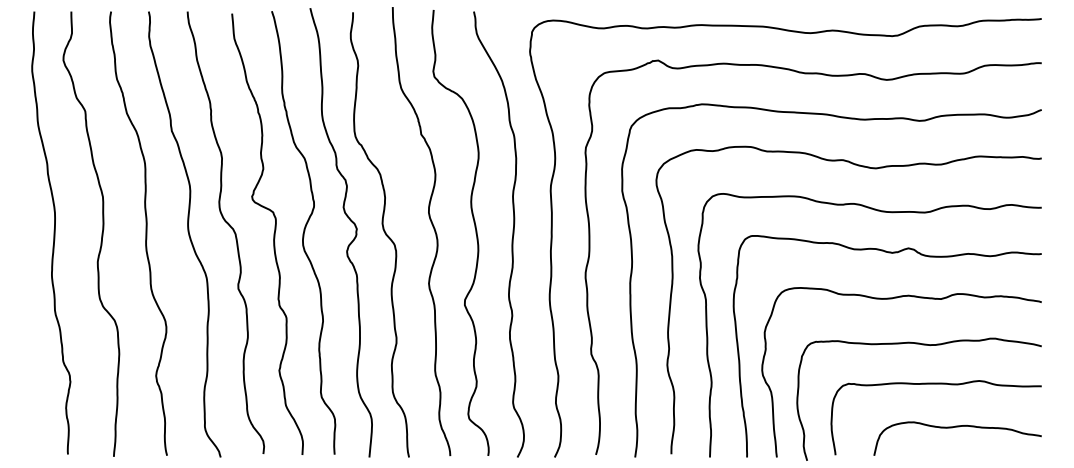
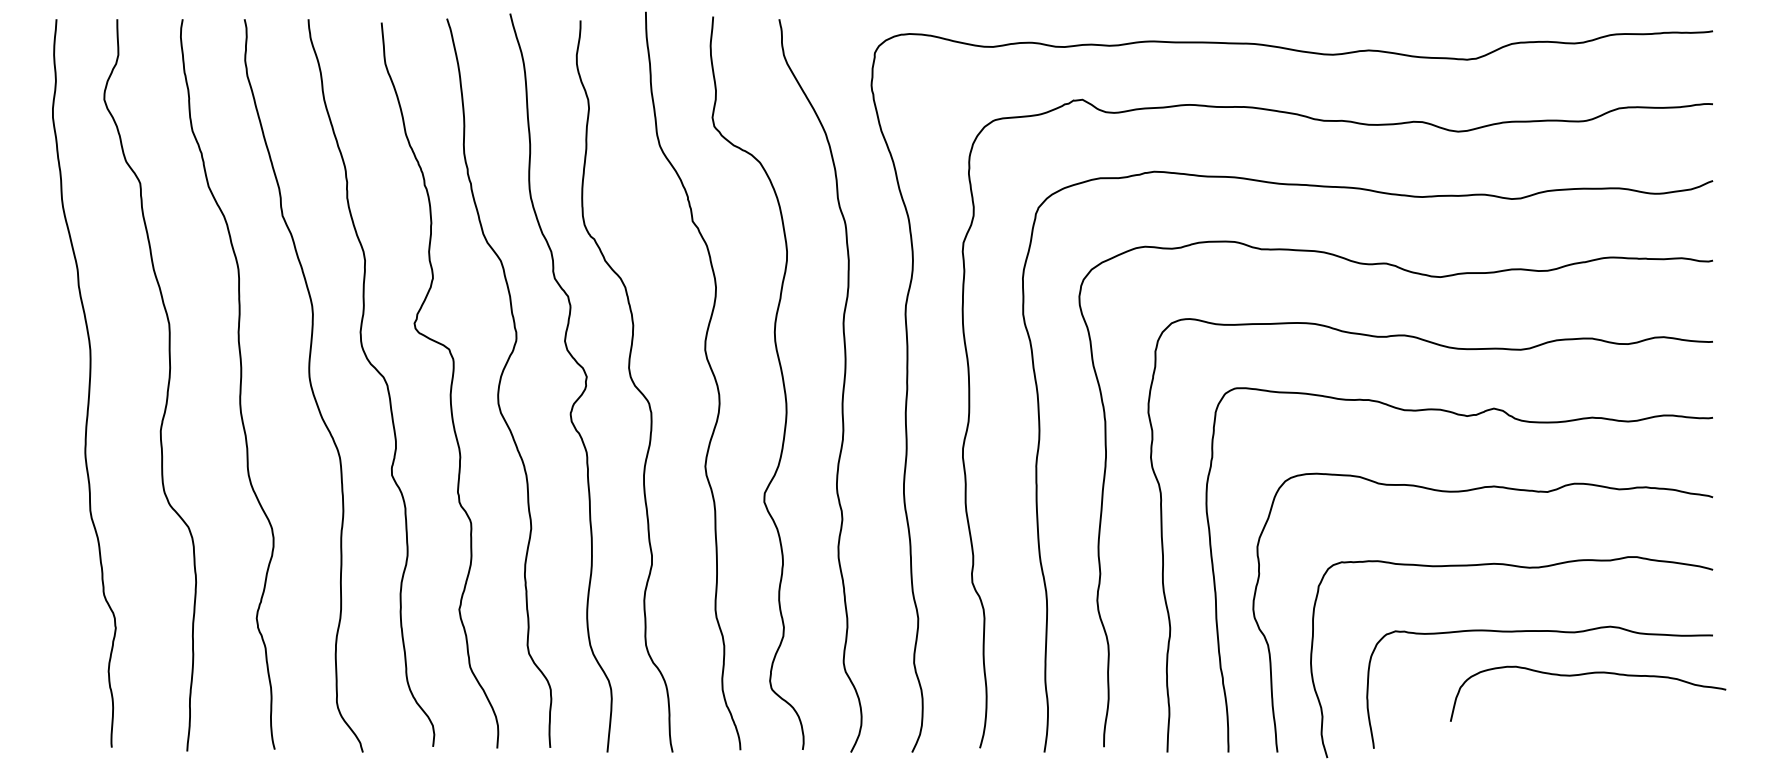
curve: (957, 427) -> (1587, 675), moved

